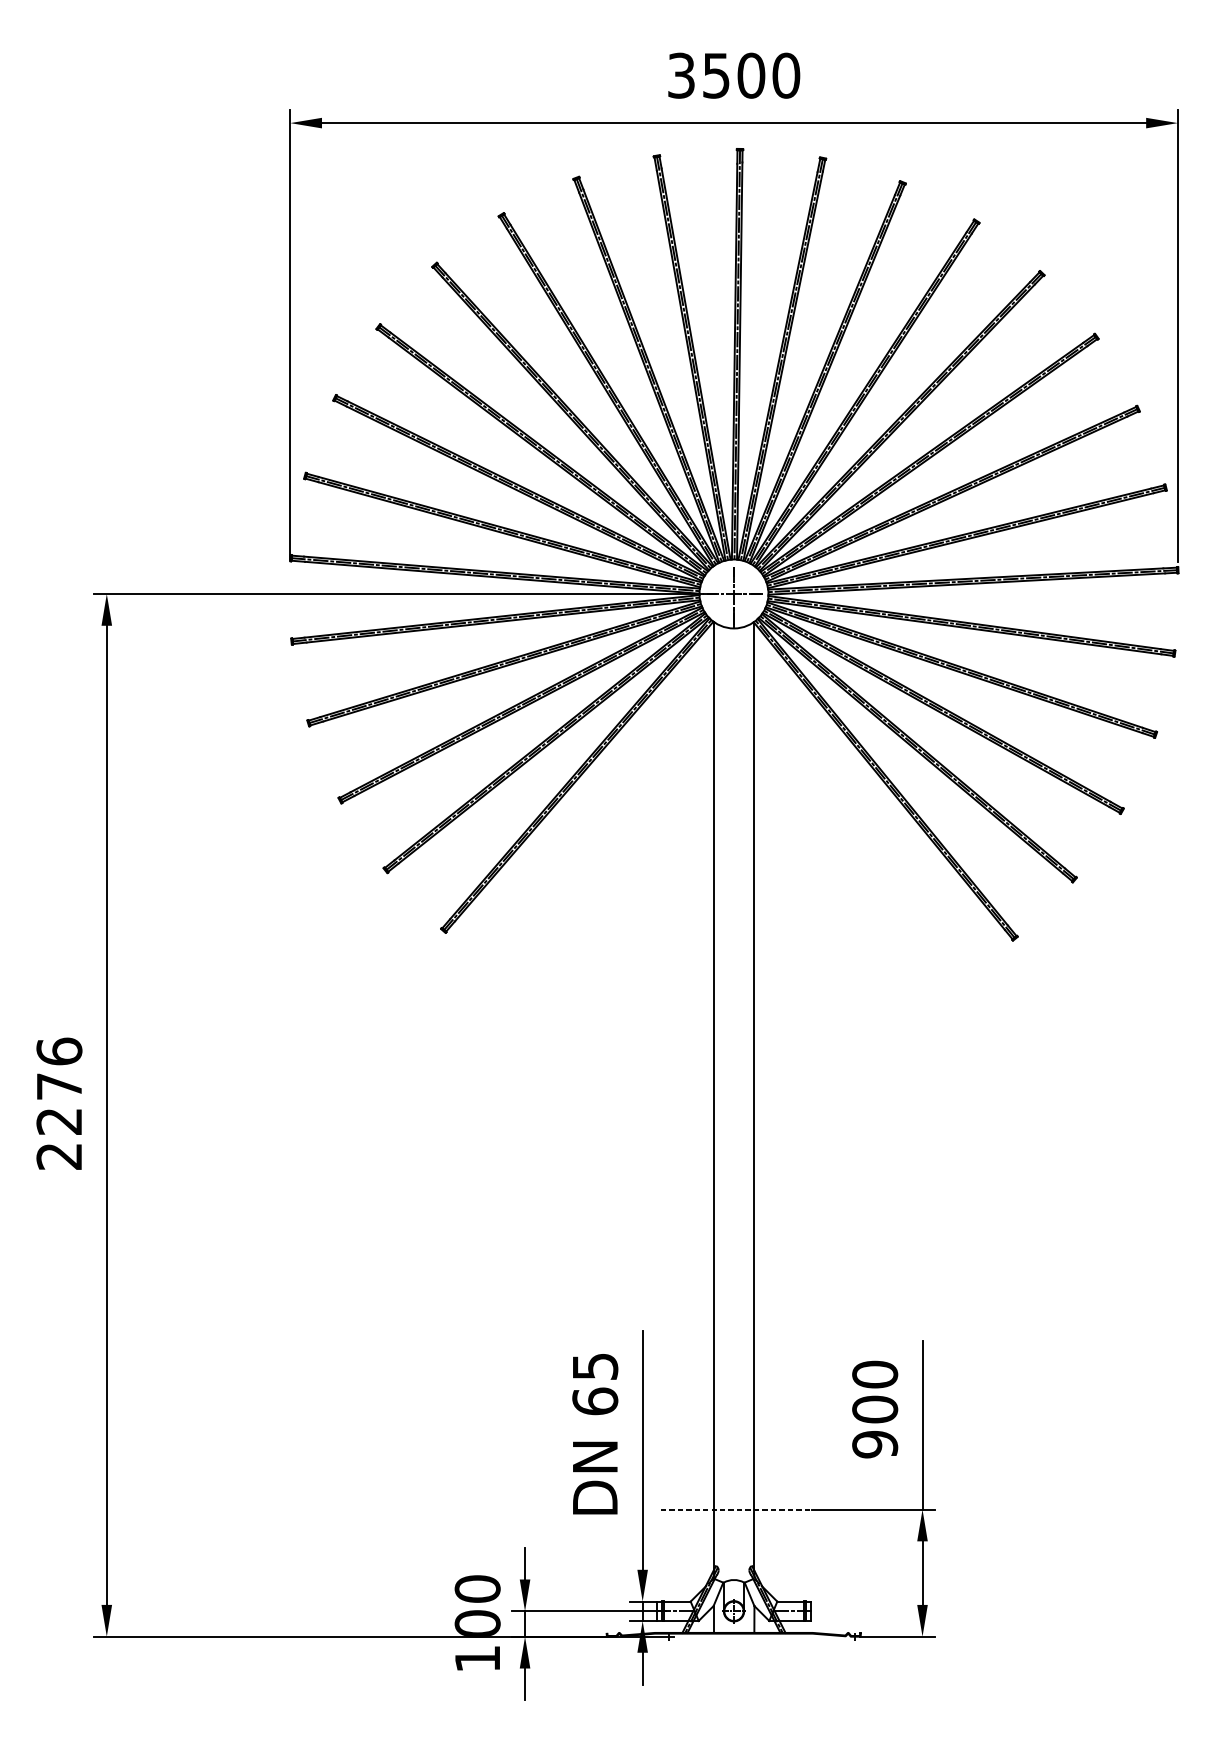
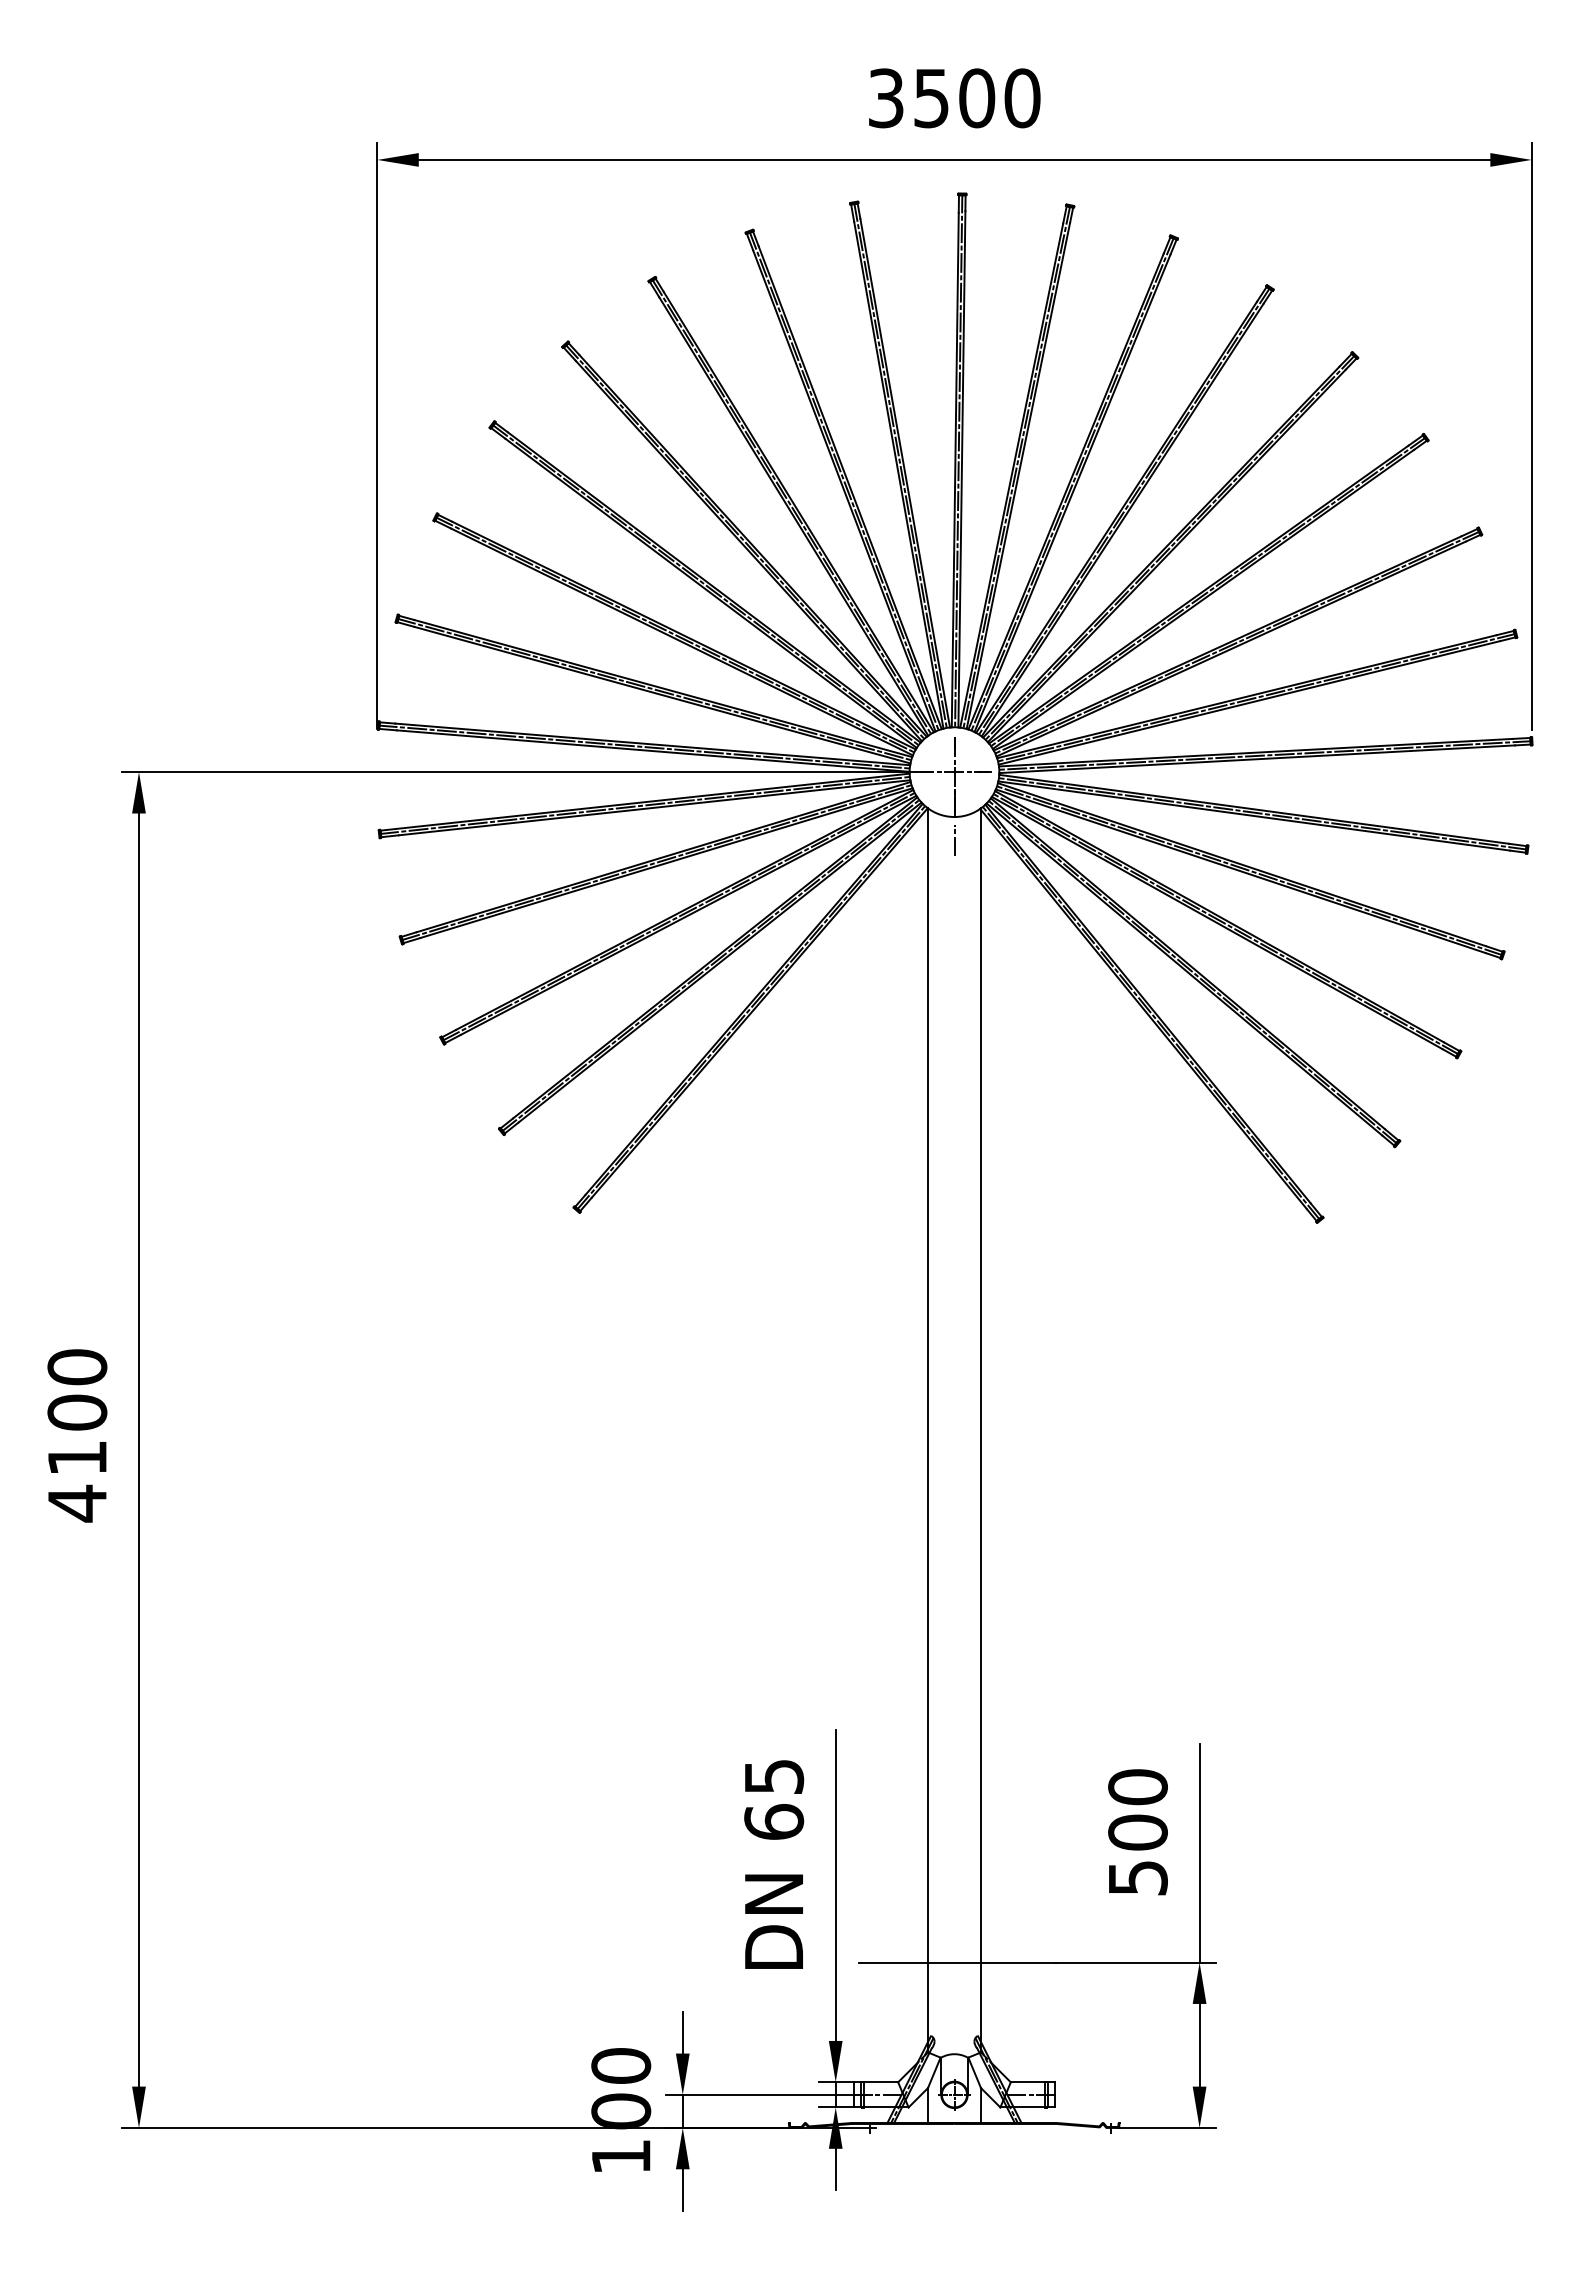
line: (734, 646) -> (954, 840), added
text: (59, 1104) -> (77, 1435), 2276 -> 4100
text: (874, 1444) -> (1137, 1878), 900 -> 500
line: (737, 1509) -> (958, 1962), dashed -> solid

